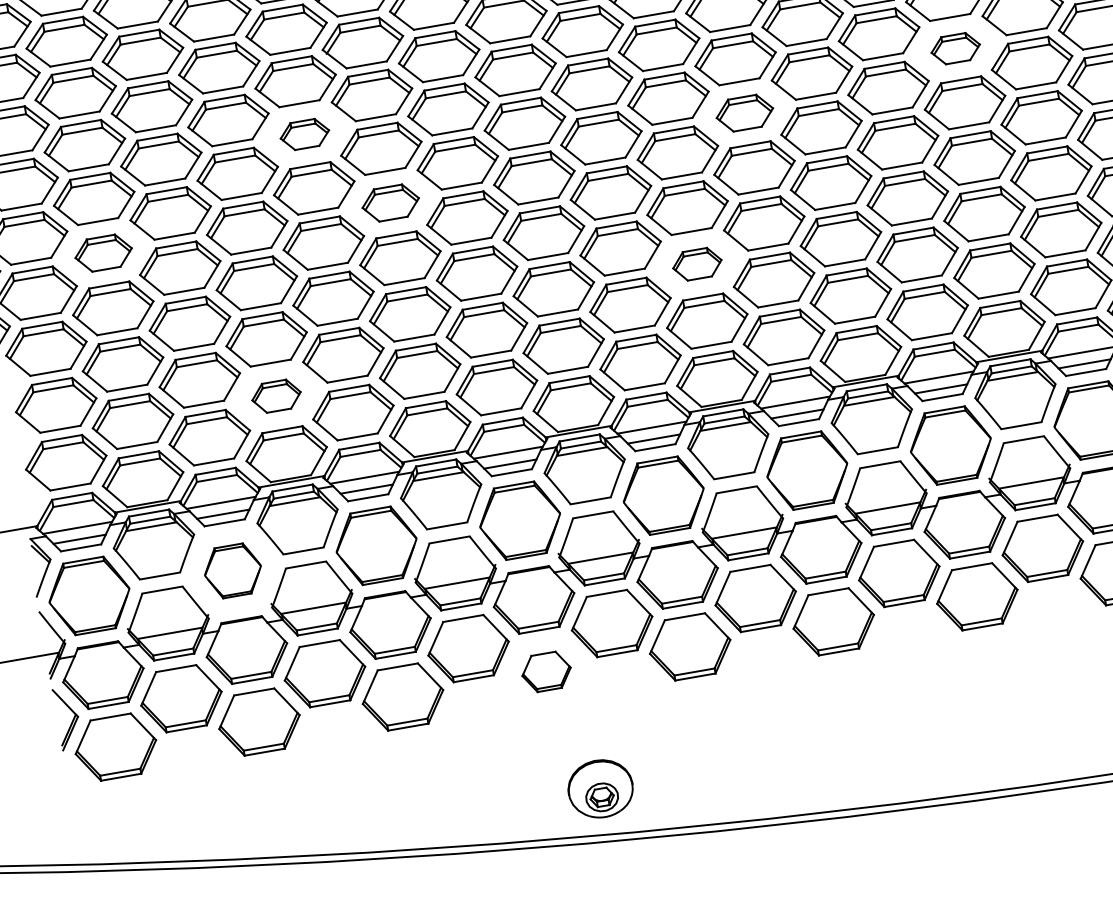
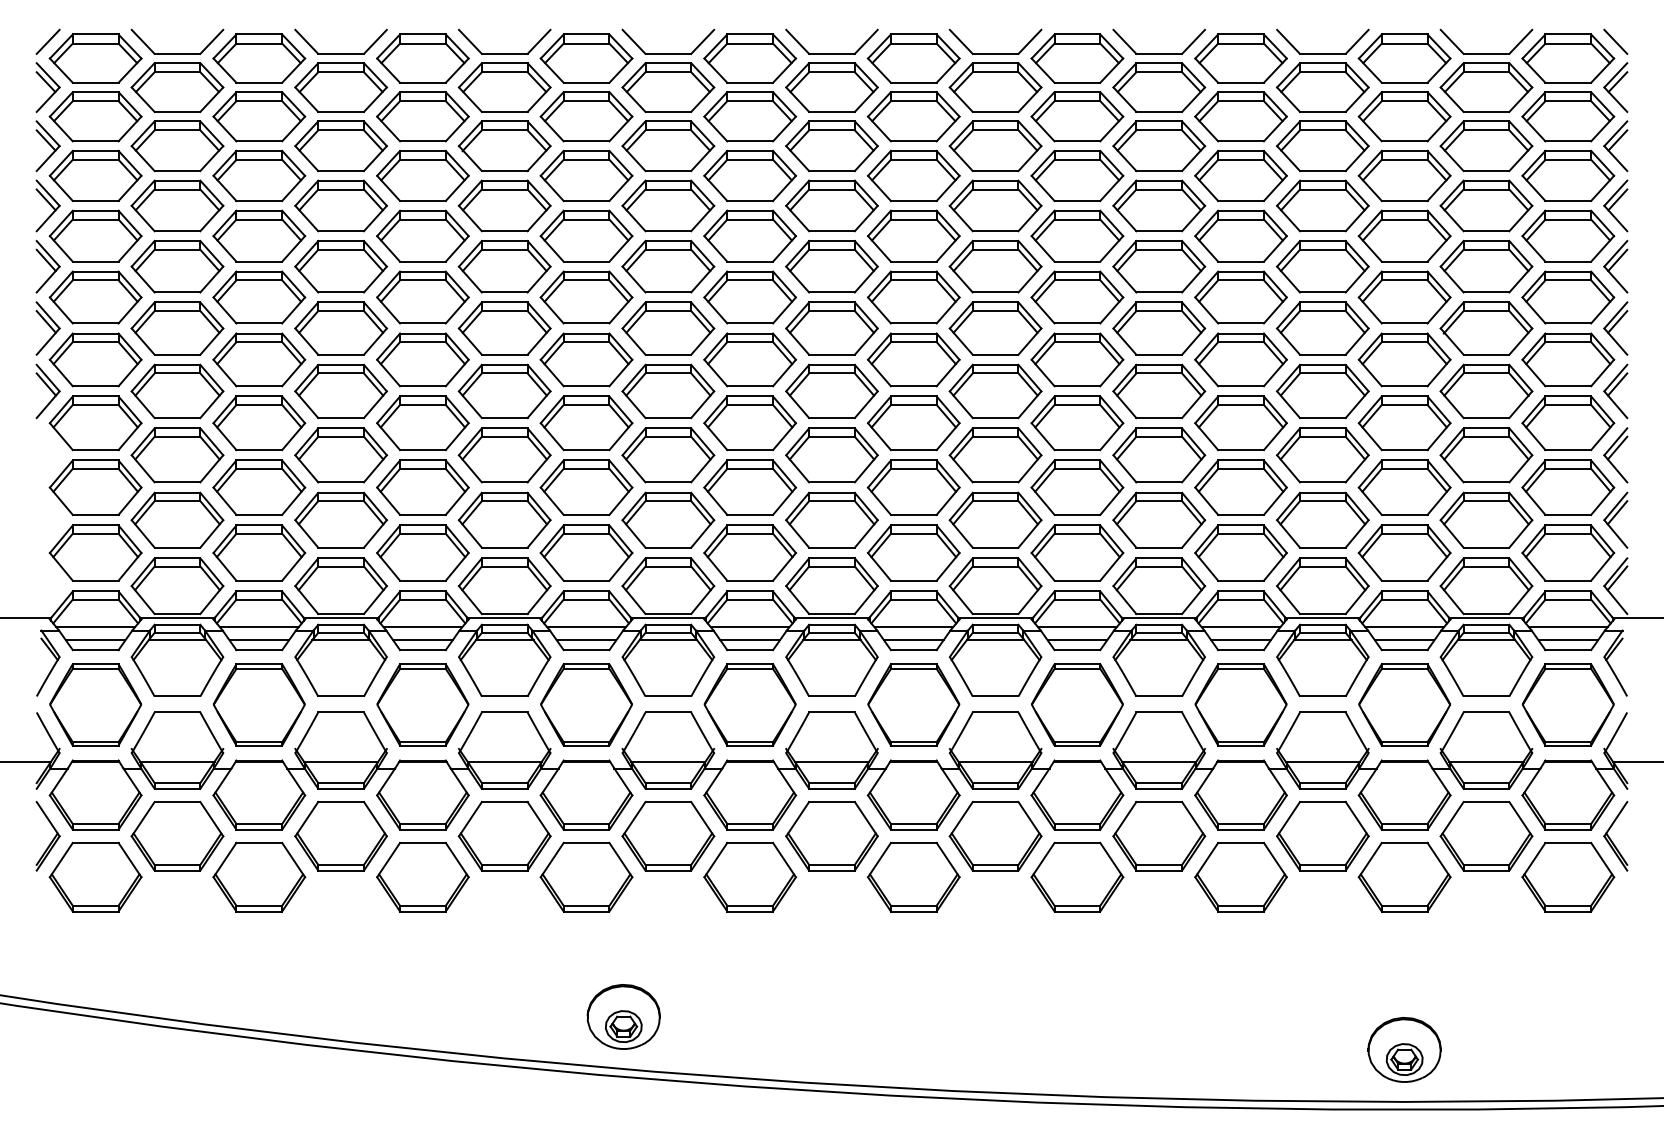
part: (955, 48) -> (1159, 266), size x1.67
part: (744, 113) -> (913, 297), size x1.43
part: (304, 134) -> (422, 235), size x1.67
part: (390, 203) -> (504, 328), size x1.43
part: (103, 253) -> (177, 328), size x1.43
part: (696, 264) -> (831, 455), size x1.67
part: (275, 395) -> (340, 519), size x1.67
part: (232, 570) -> (258, 704), size x1.43
part: (546, 671) -> (586, 876), size x1.67

